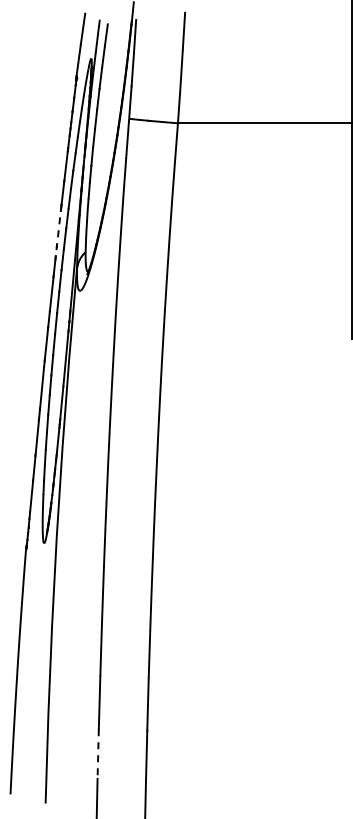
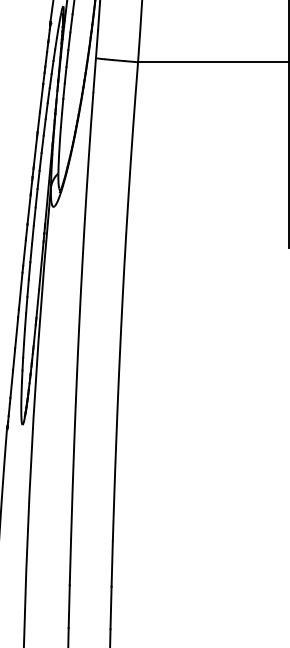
line: (58, 230) -> (34, 154), dashed -> solid
line: (98, 754) -> (69, 607), dashed -> solid

